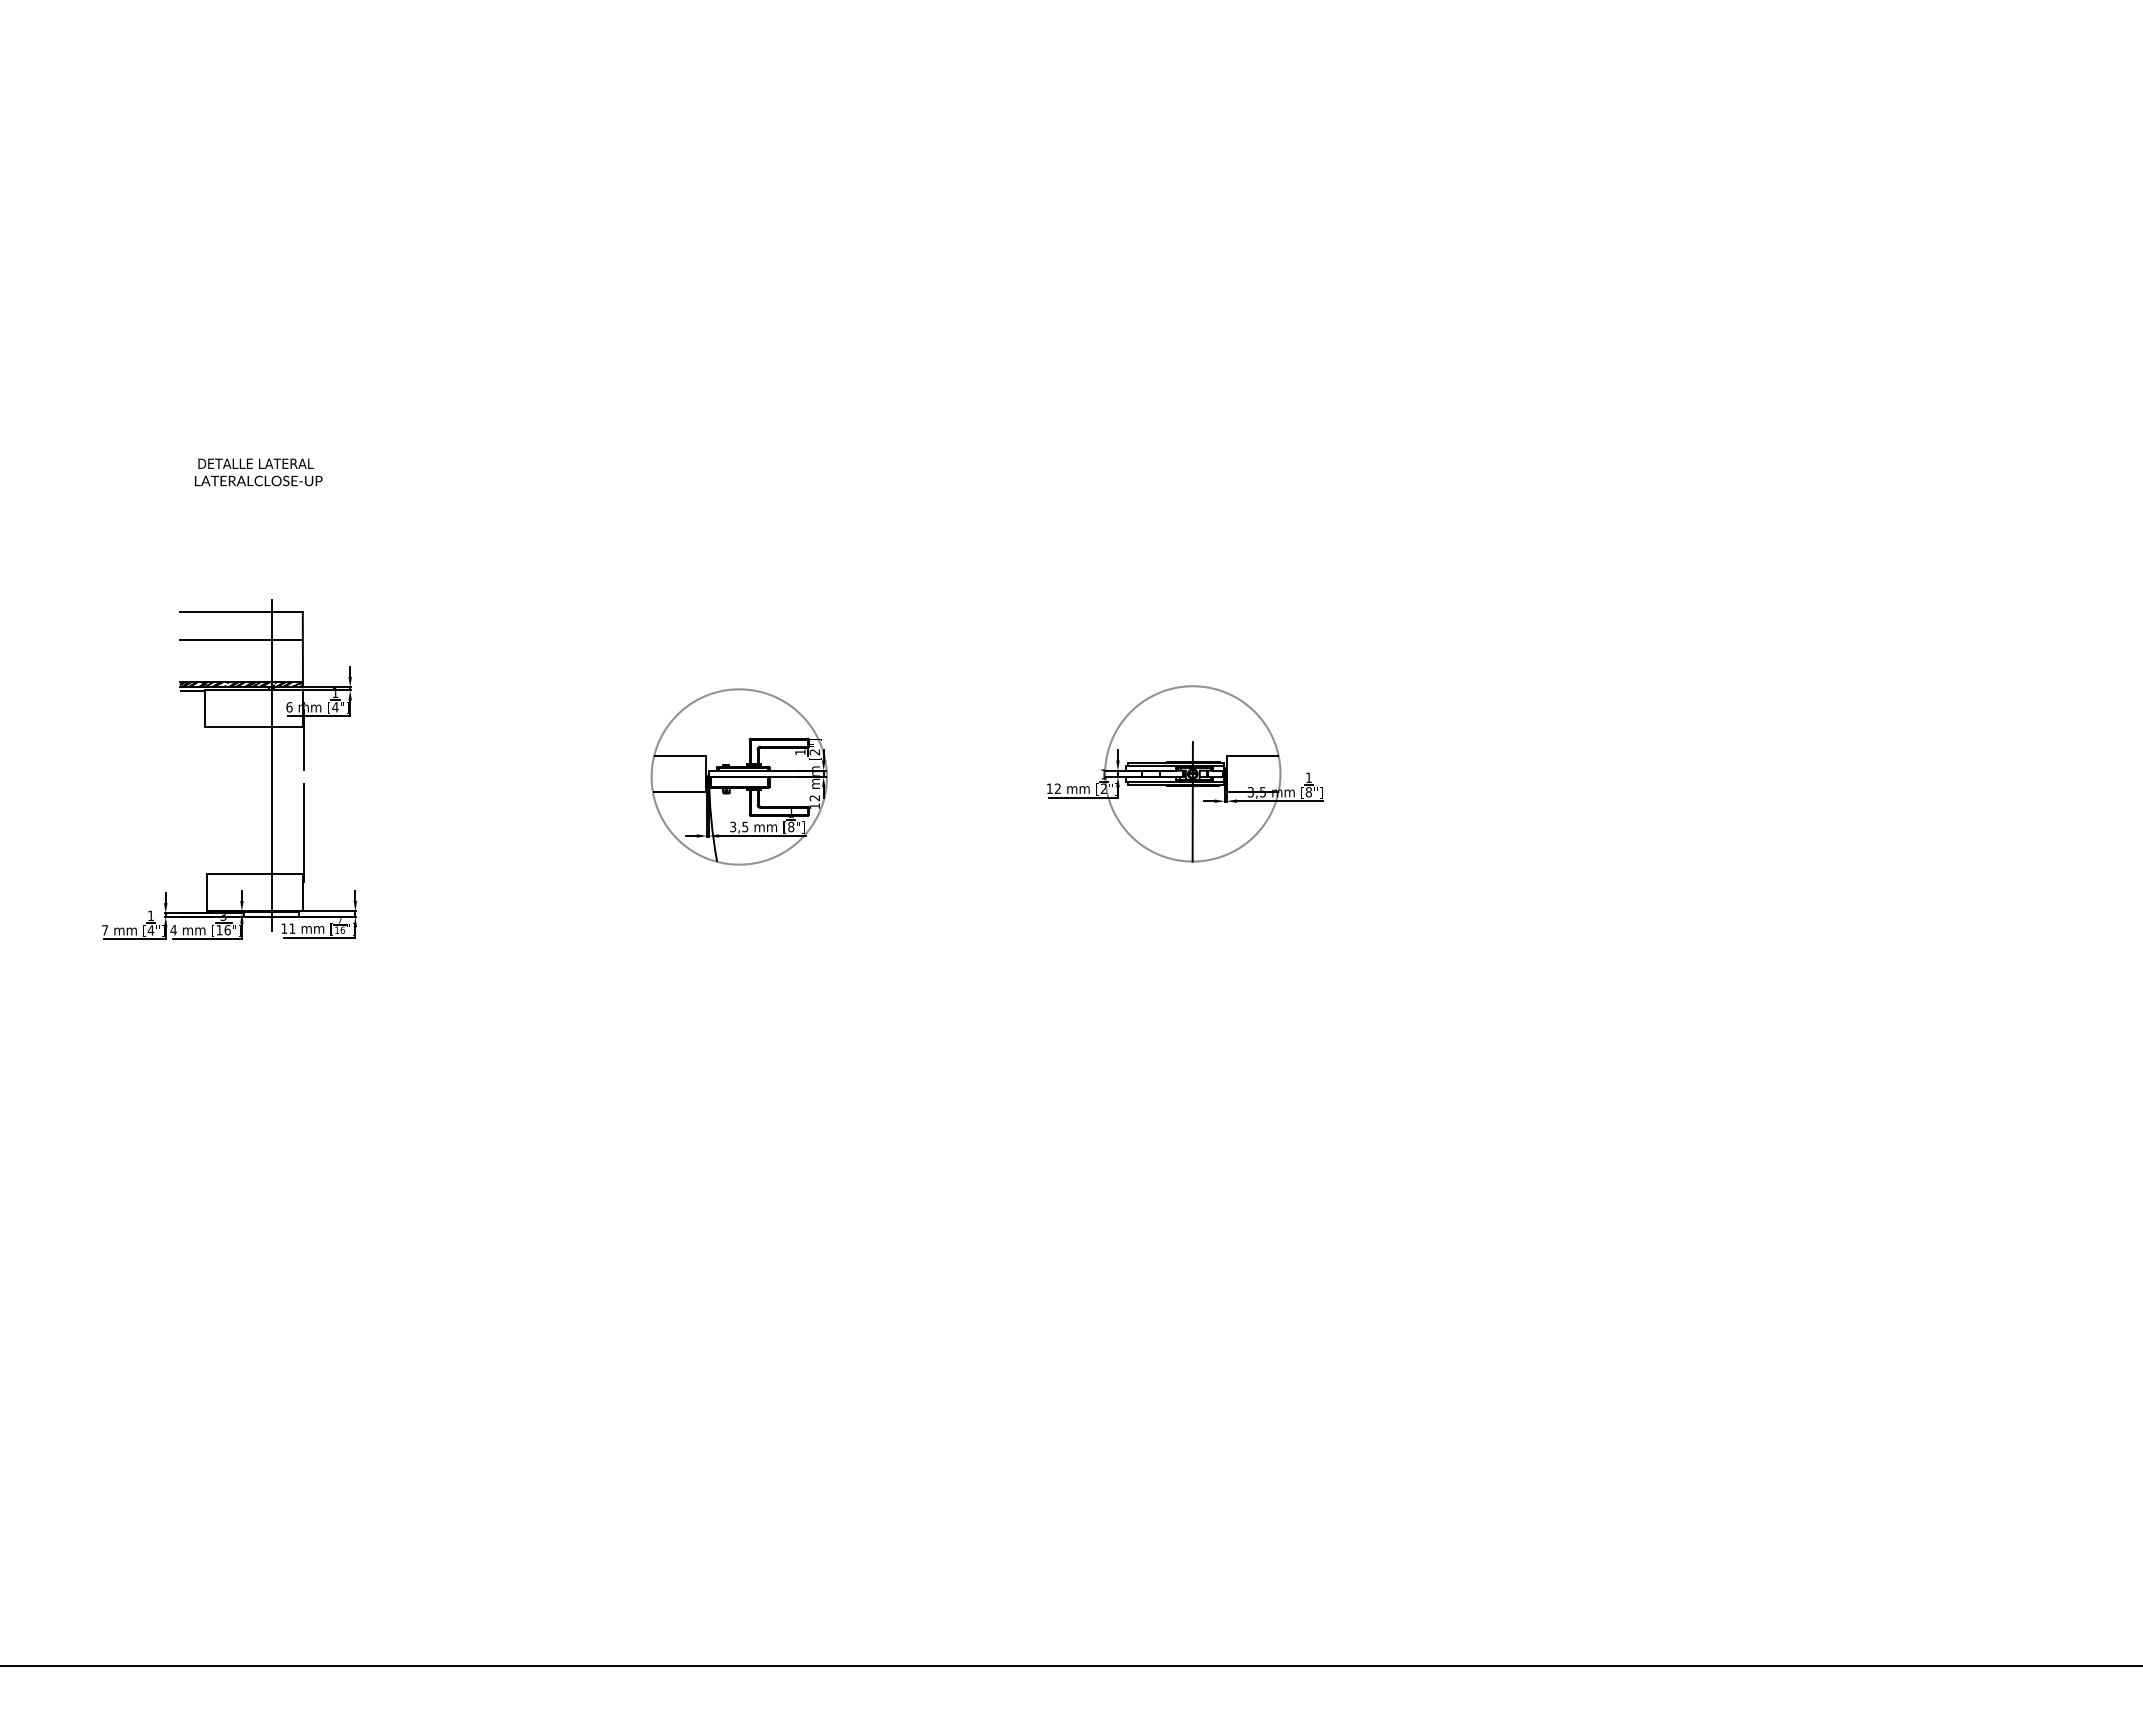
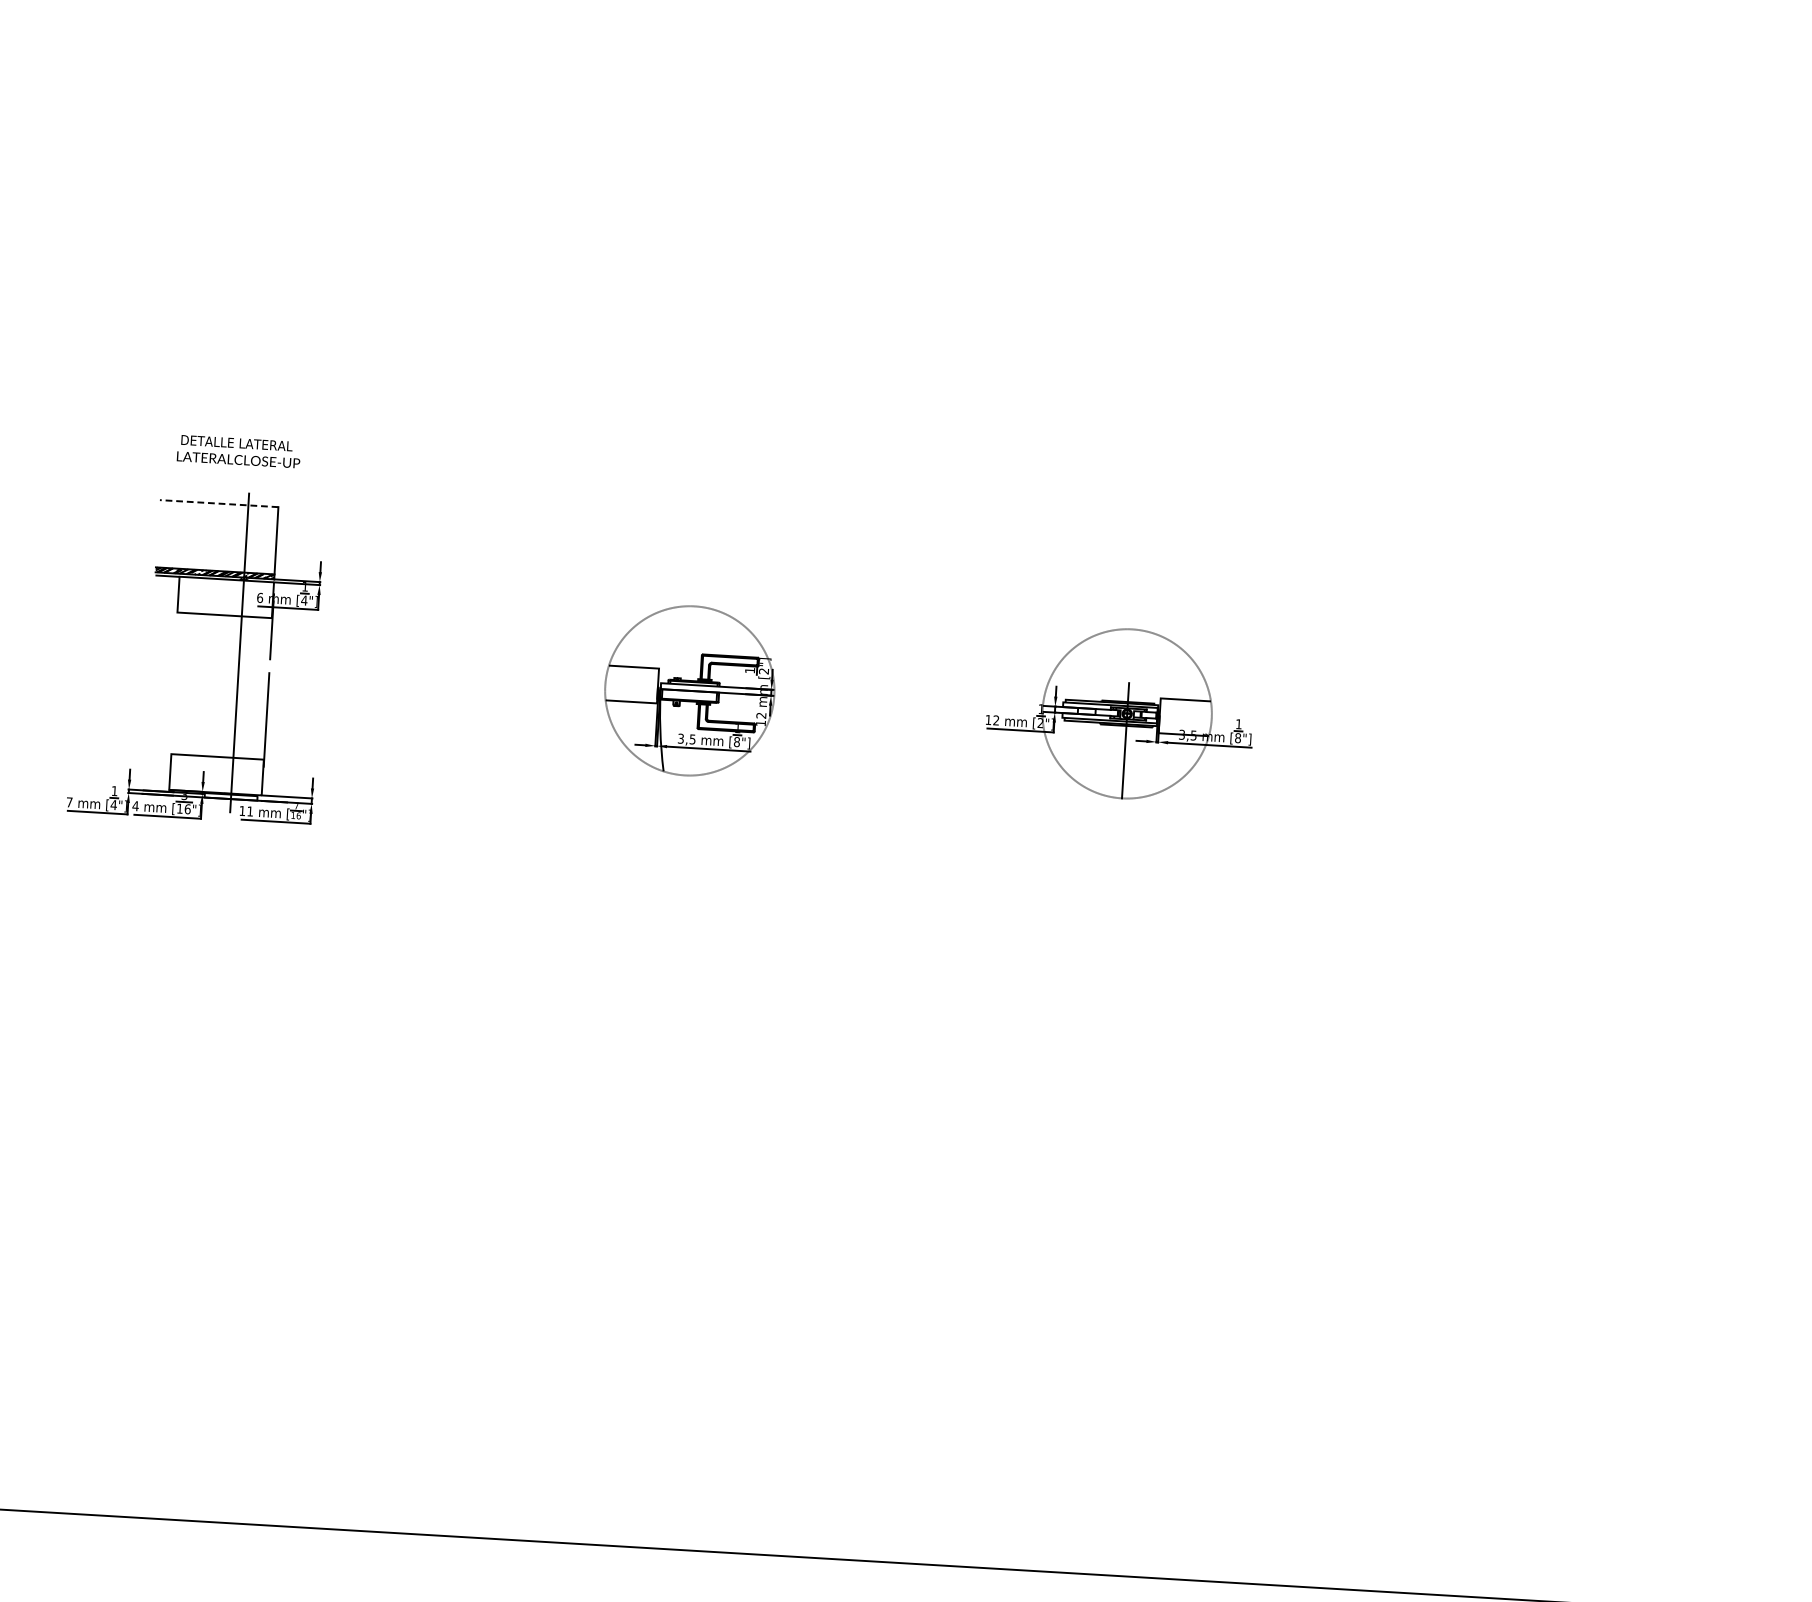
text: (258, 472) -> (238, 451), moved
line: (240, 612) -> (218, 503), solid -> dashed
line: (240, 640) -> (216, 530), removed

